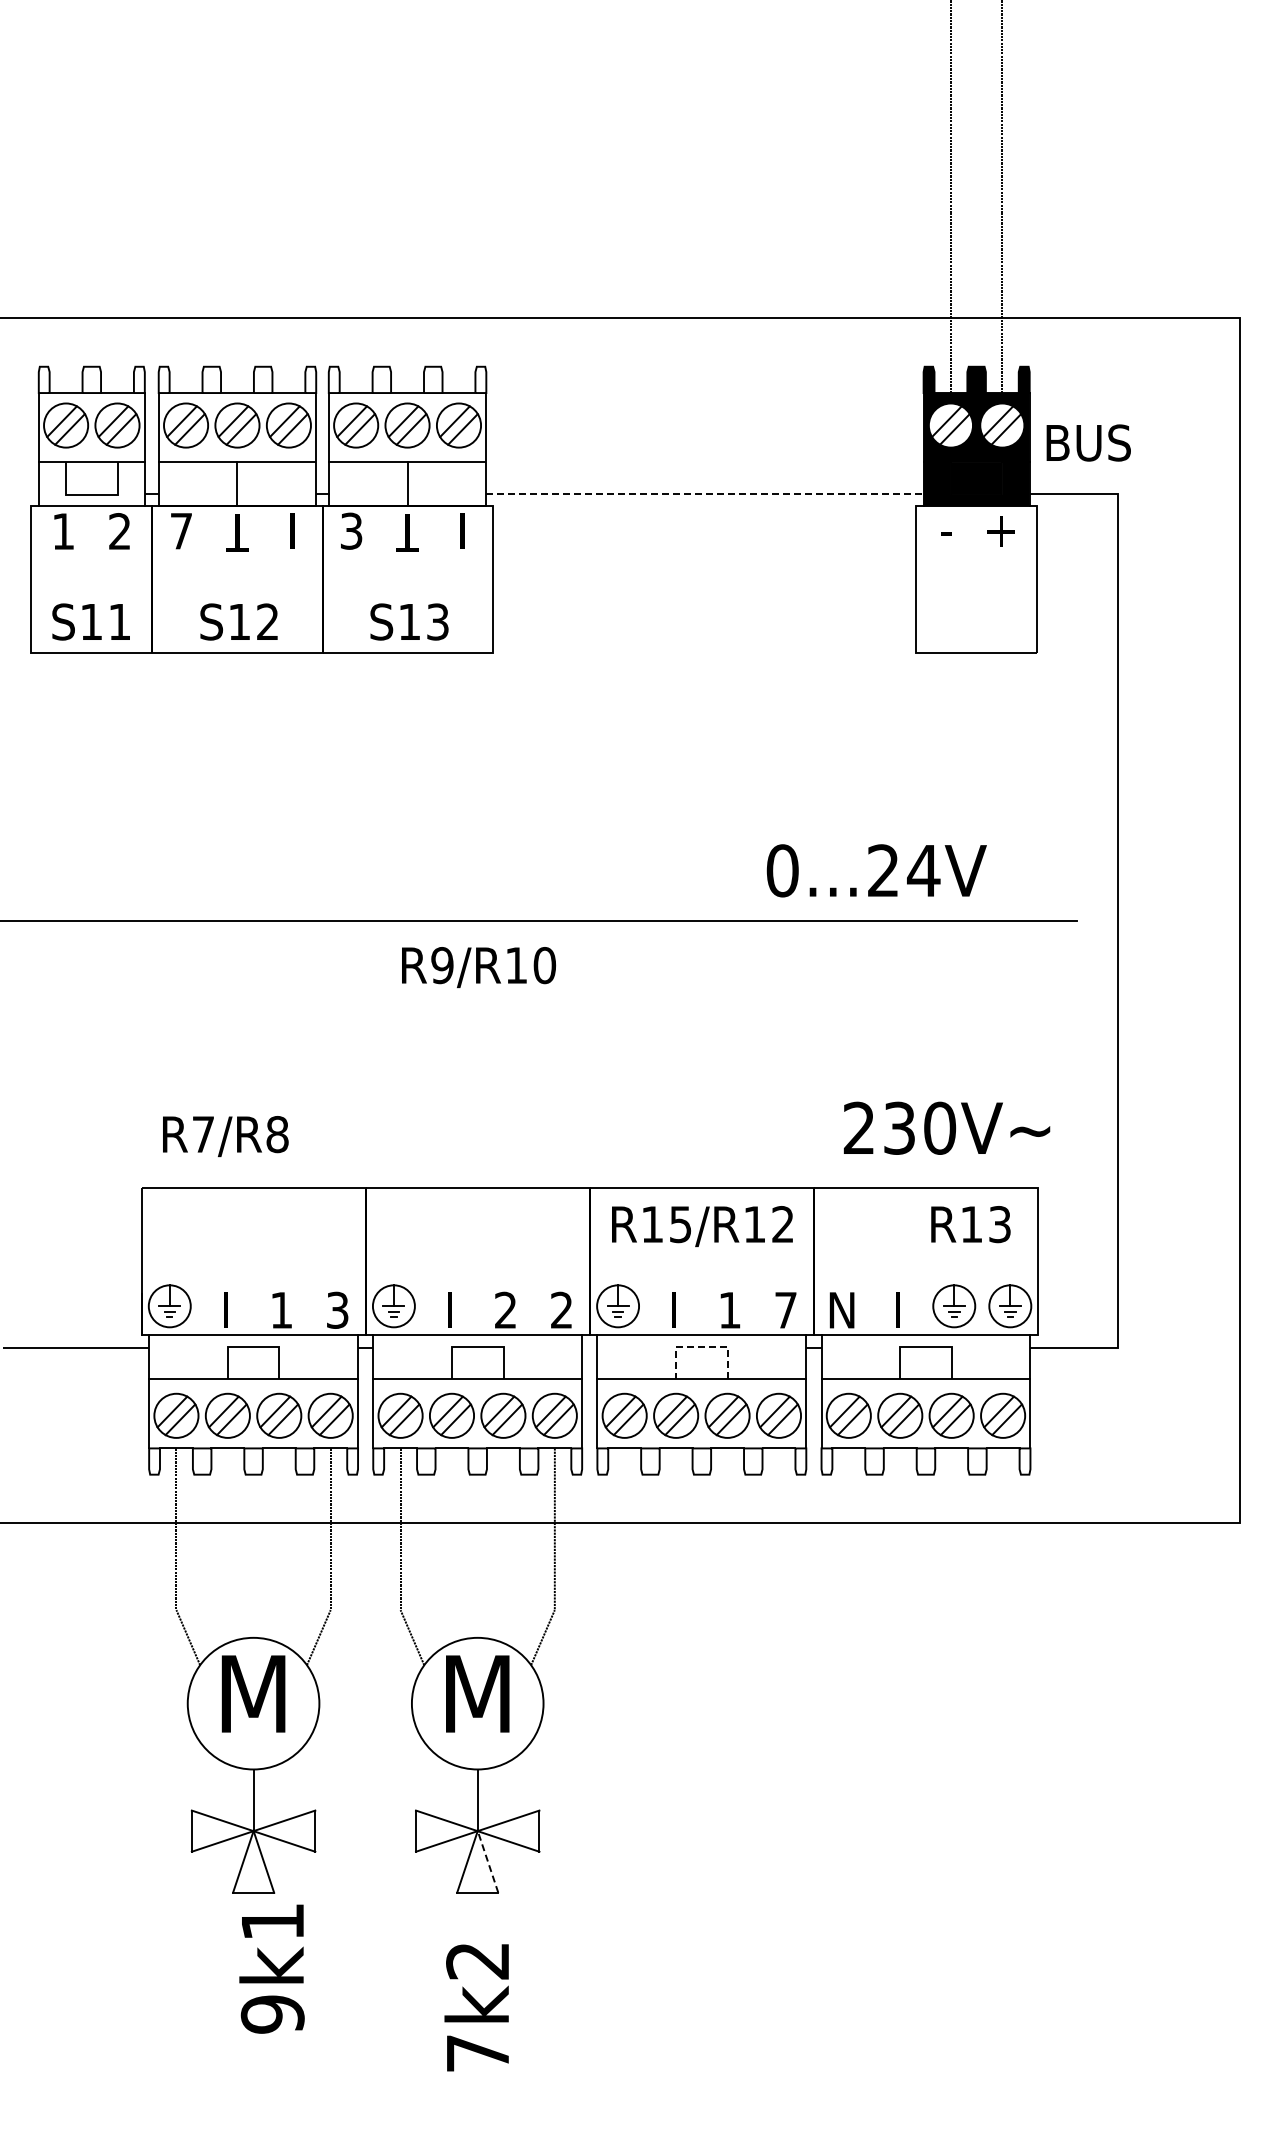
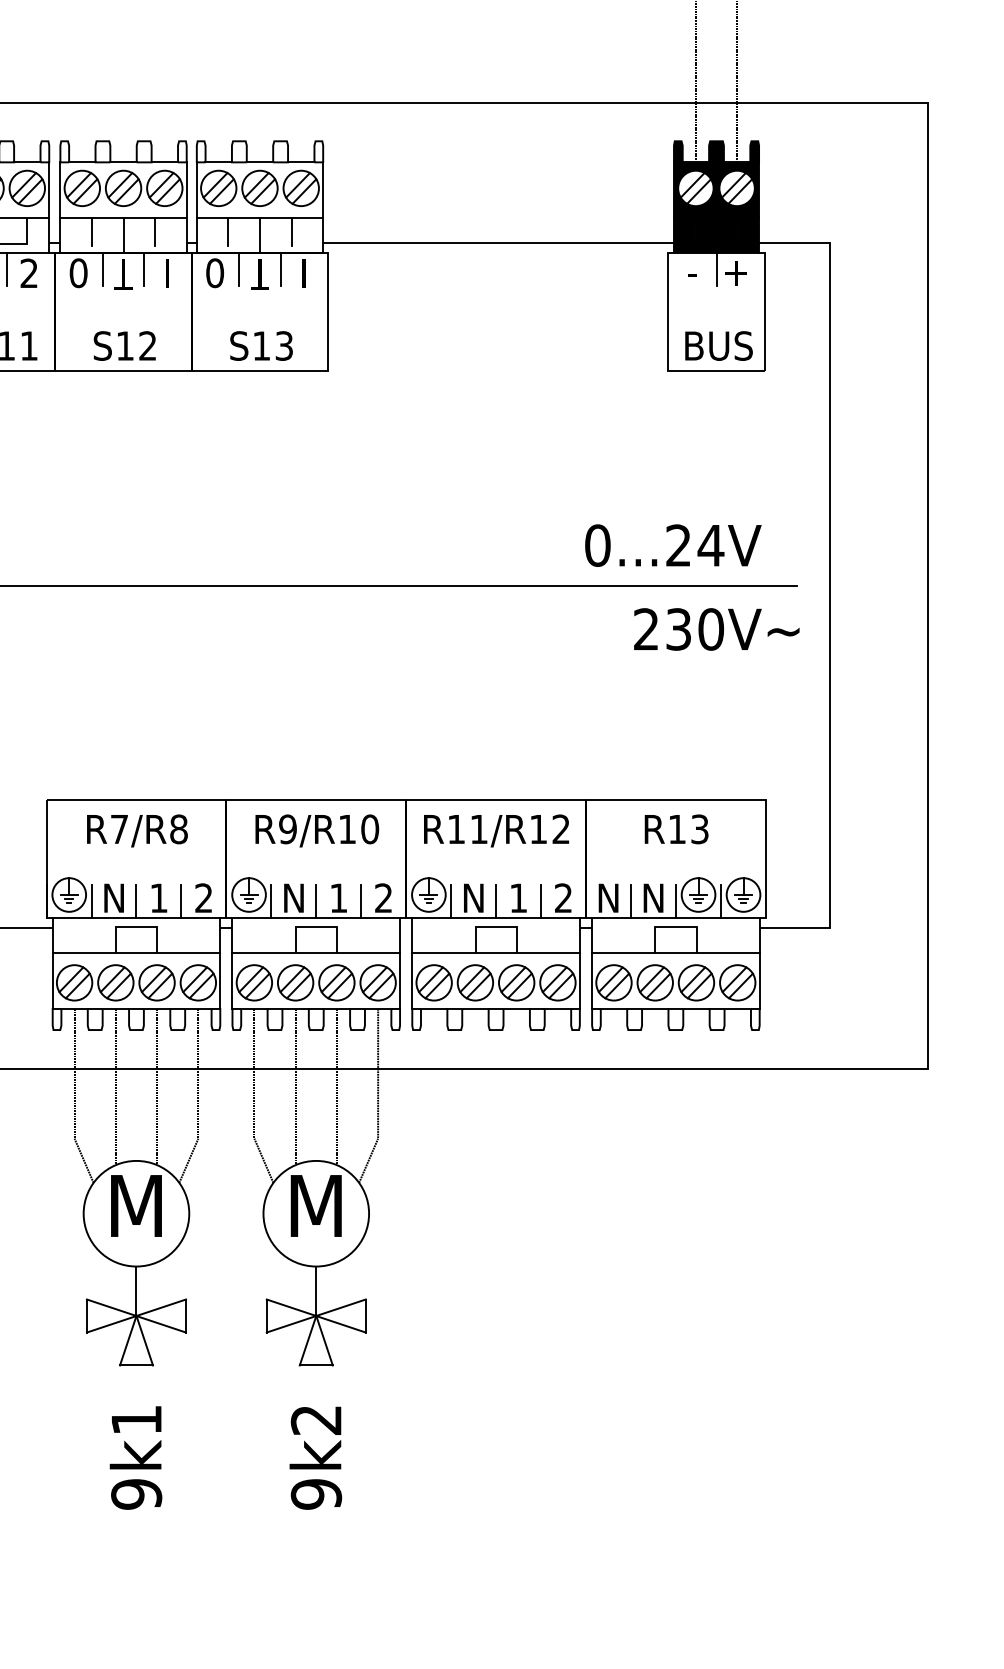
text: (1088, 442) -> (718, 345), moved
line: (198, 479) -> (92, 231), added
line: (276, 479) -> (154, 231), added
line: (368, 479) -> (228, 231), added
line: (446, 479) -> (291, 231), added
line: (704, 493) -> (498, 242), dashed -> solid
line: (91, 526) -> (6, 269), added
line: (211, 526) -> (102, 269), added
line: (263, 526) -> (144, 269), added
line: (381, 526) -> (239, 269), added
line: (433, 526) -> (280, 269), added
line: (976, 526) -> (716, 269), added
text: (181, 530) -> (78, 272), 7 -> 0
text: (351, 530) -> (215, 272), 3 -> 0
text: (876, 870) -> (673, 545), moved
text: (478, 967) -> (316, 830), moved
text: (947, 1127) -> (717, 628), moved
text: (225, 1136) -> (137, 830), moved
text: (680, 1224) -> (478, 829), R15/R12 -> R11/R12
text: (970, 1224) -> (676, 829), moved
text: (505, 1309) -> (338, 897), 2 -> 1
text: (785, 1309) -> (563, 897), 7 -> 2
text: (225, 1310) -> (113, 898), I -> N
text: (337, 1310) -> (203, 898), 3 -> 2
text: (449, 1310) -> (293, 898), I -> N
text: (673, 1310) -> (473, 898), I -> N
text: (898, 1310) -> (653, 898), I -> N
line: (197, 1314) -> (91, 901), added
line: (253, 1314) -> (136, 901), added
line: (309, 1314) -> (181, 901), added
line: (421, 1314) -> (271, 901), added
line: (477, 1314) -> (316, 901), added
line: (533, 1314) -> (361, 901), added
line: (645, 1314) -> (450, 901), added
line: (701, 1314) -> (495, 901), added
line: (757, 1314) -> (540, 901), added
line: (869, 1314) -> (630, 901), added
line: (925, 1314) -> (675, 901), added
line: (982, 1314) -> (721, 901), added
line: (701, 1346) -> (495, 927), dashed -> solid
line: (227, 1545) -> (115, 1086), added
line: (279, 1545) -> (157, 1086), added
line: (451, 1545) -> (295, 1086), added
line: (503, 1545) -> (336, 1086), added
line: (488, 1861) -> (324, 1340), dashed -> solid
text: (271, 1968) -> (135, 1457), moved
text: (477, 2053) -> (316, 1494), 7k2 -> 9k2

